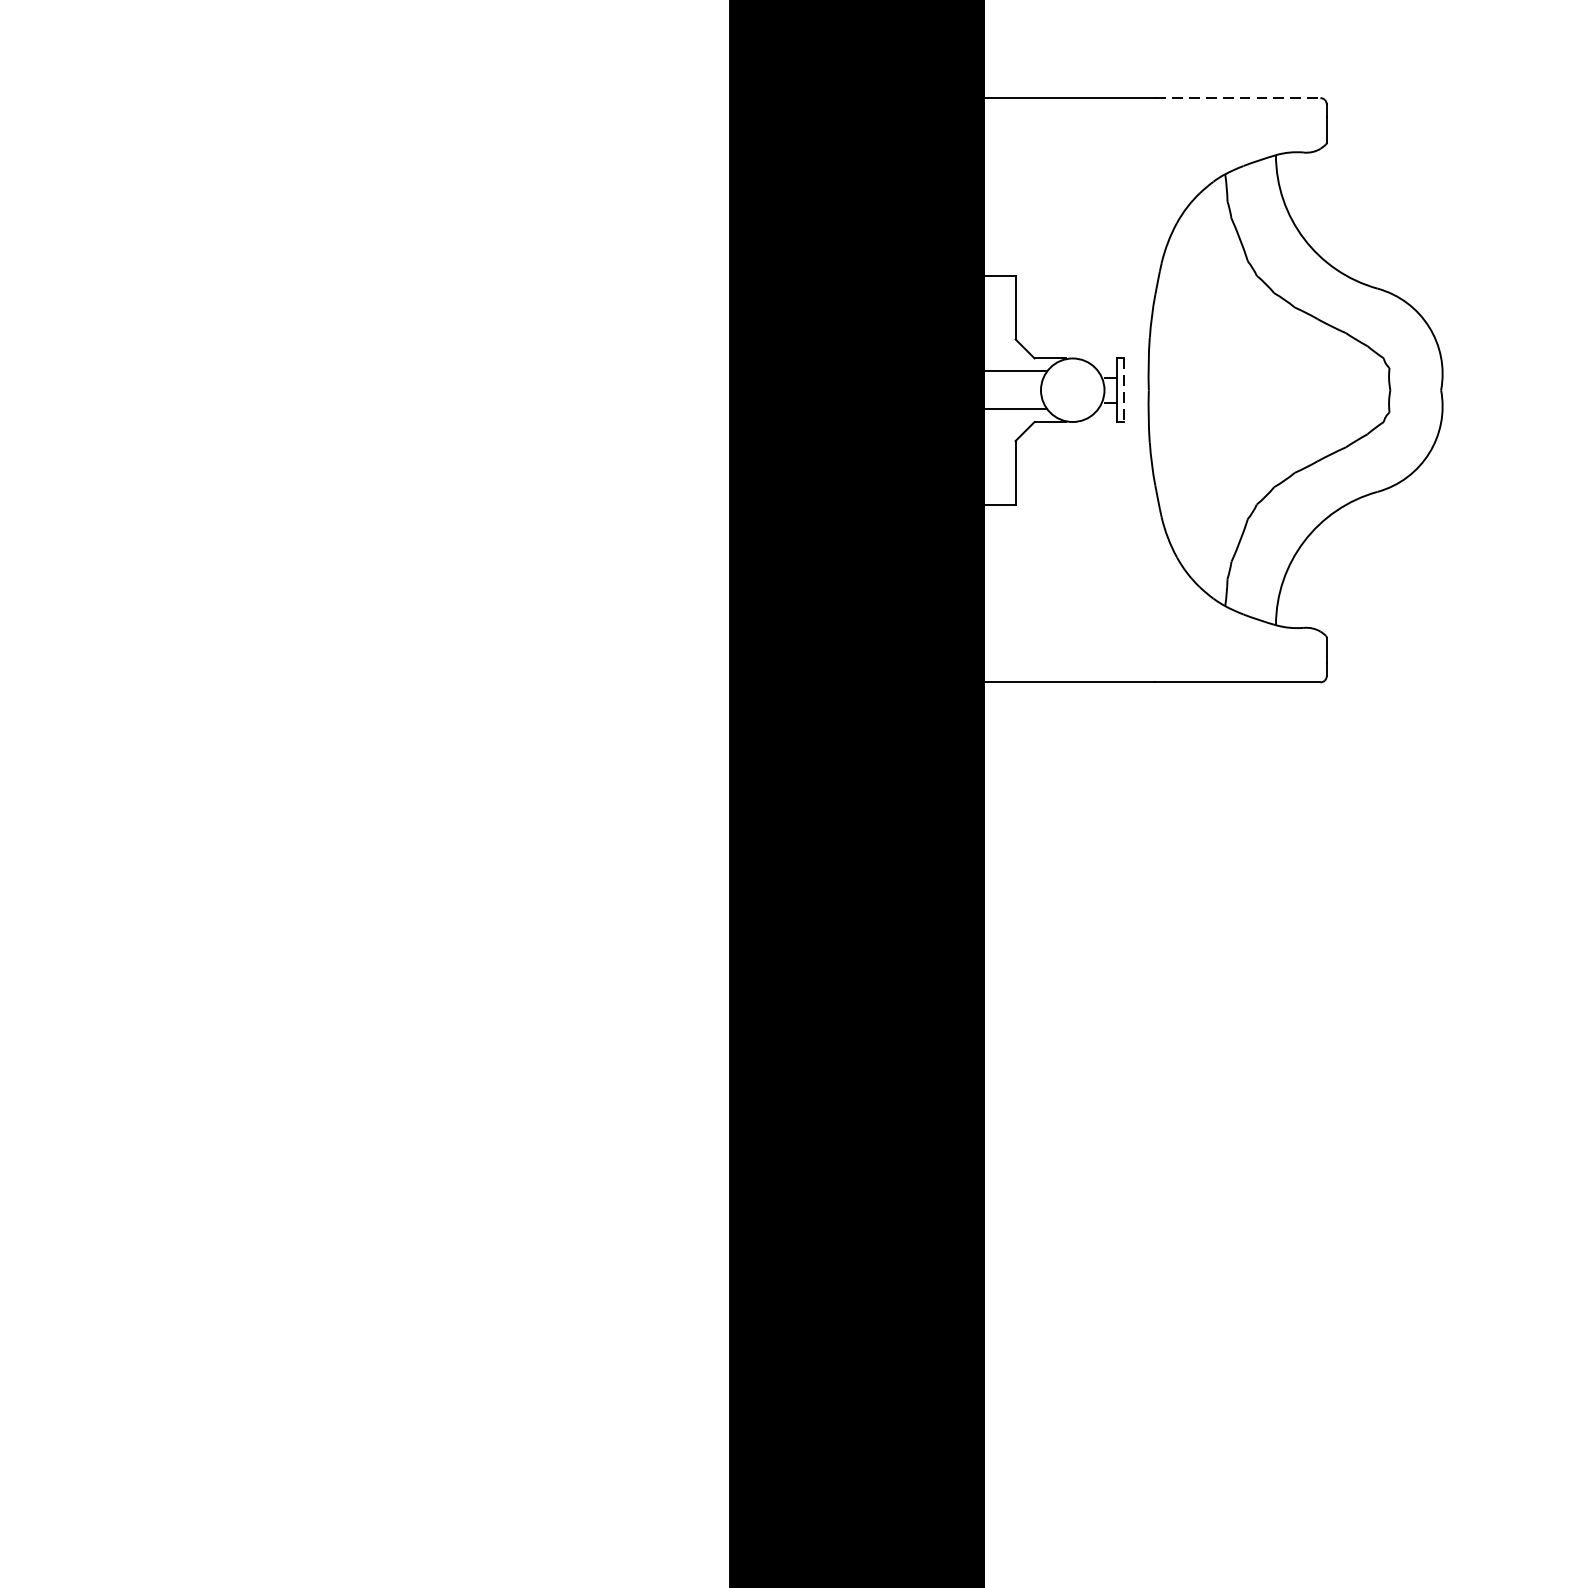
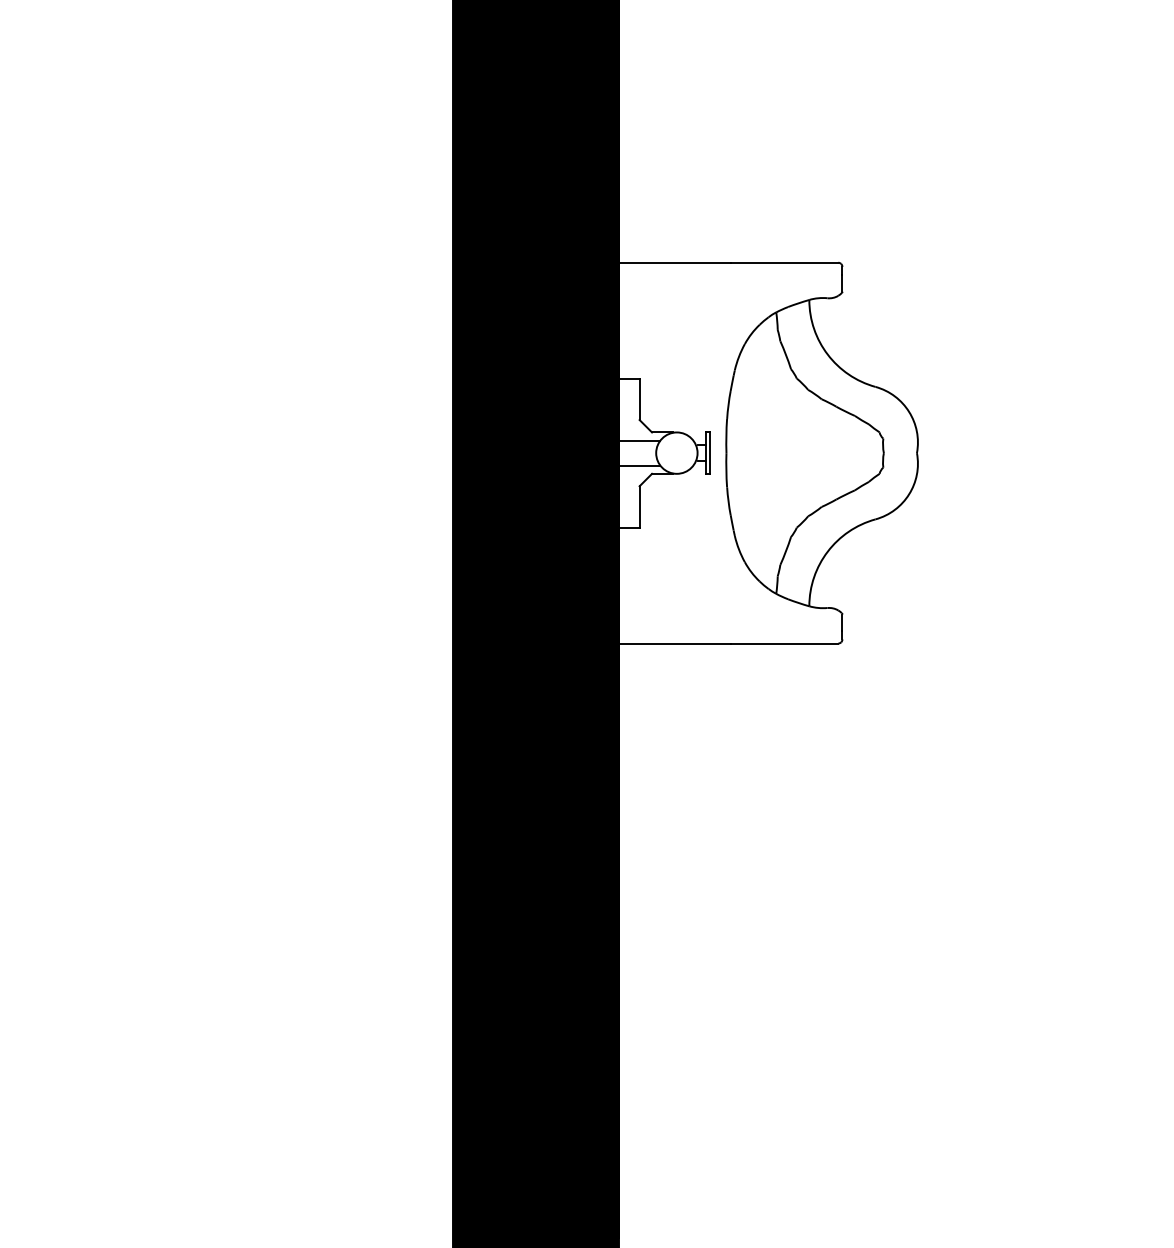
line: (1237, 97) -> (784, 262), dashed -> solid
line: (1124, 390) -> (710, 453), dashed -> solid

